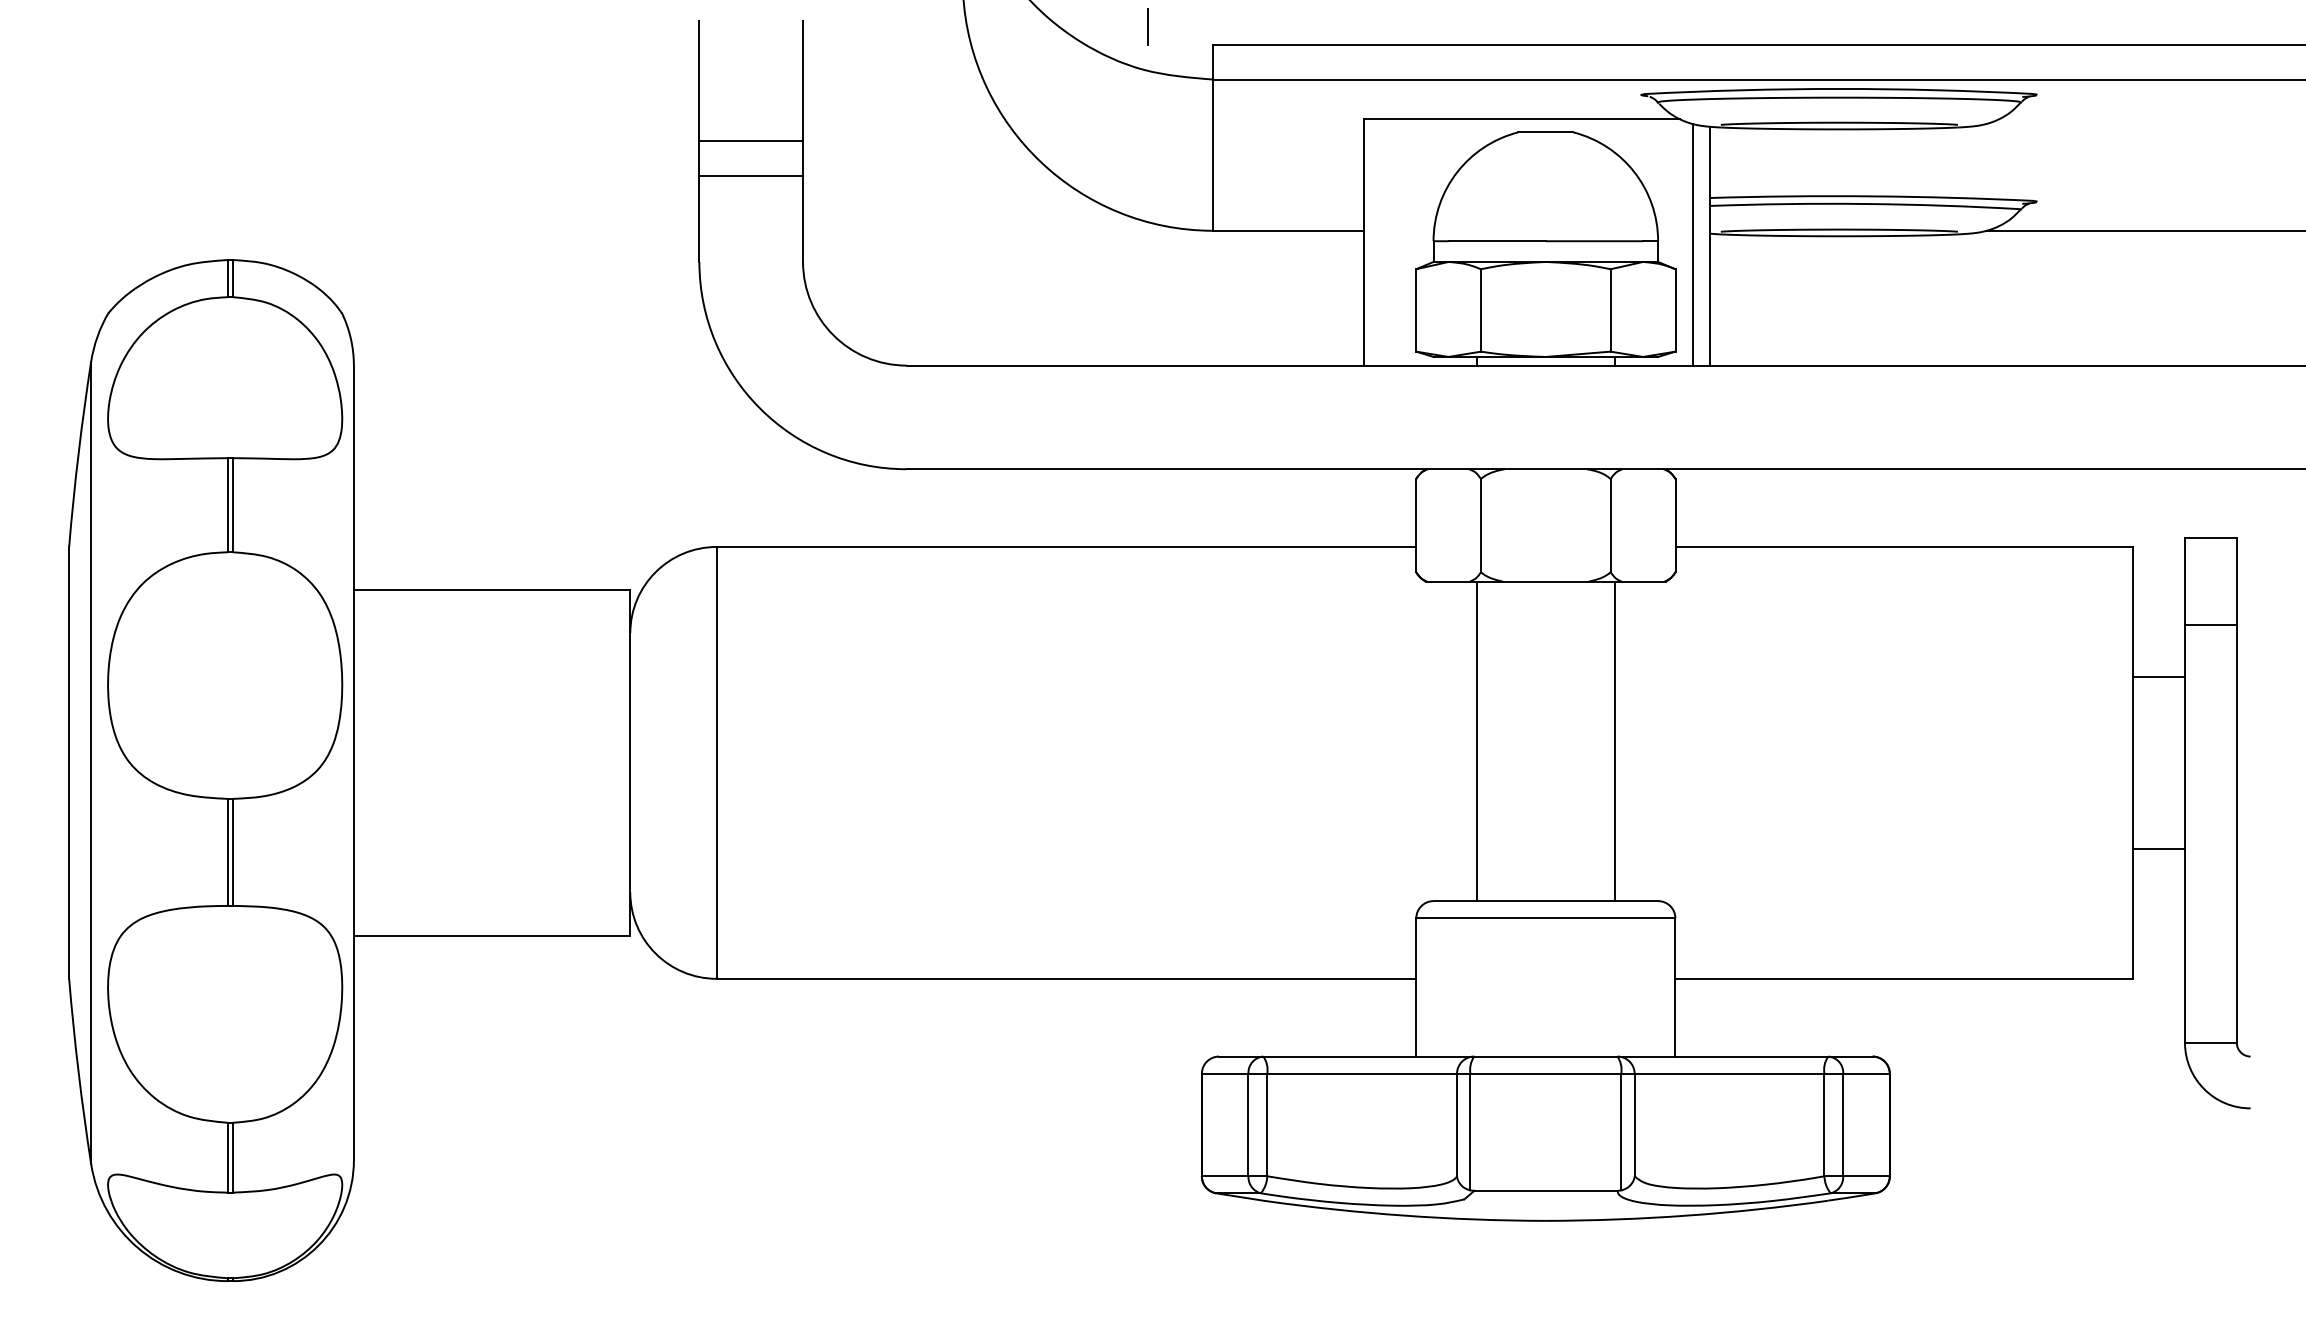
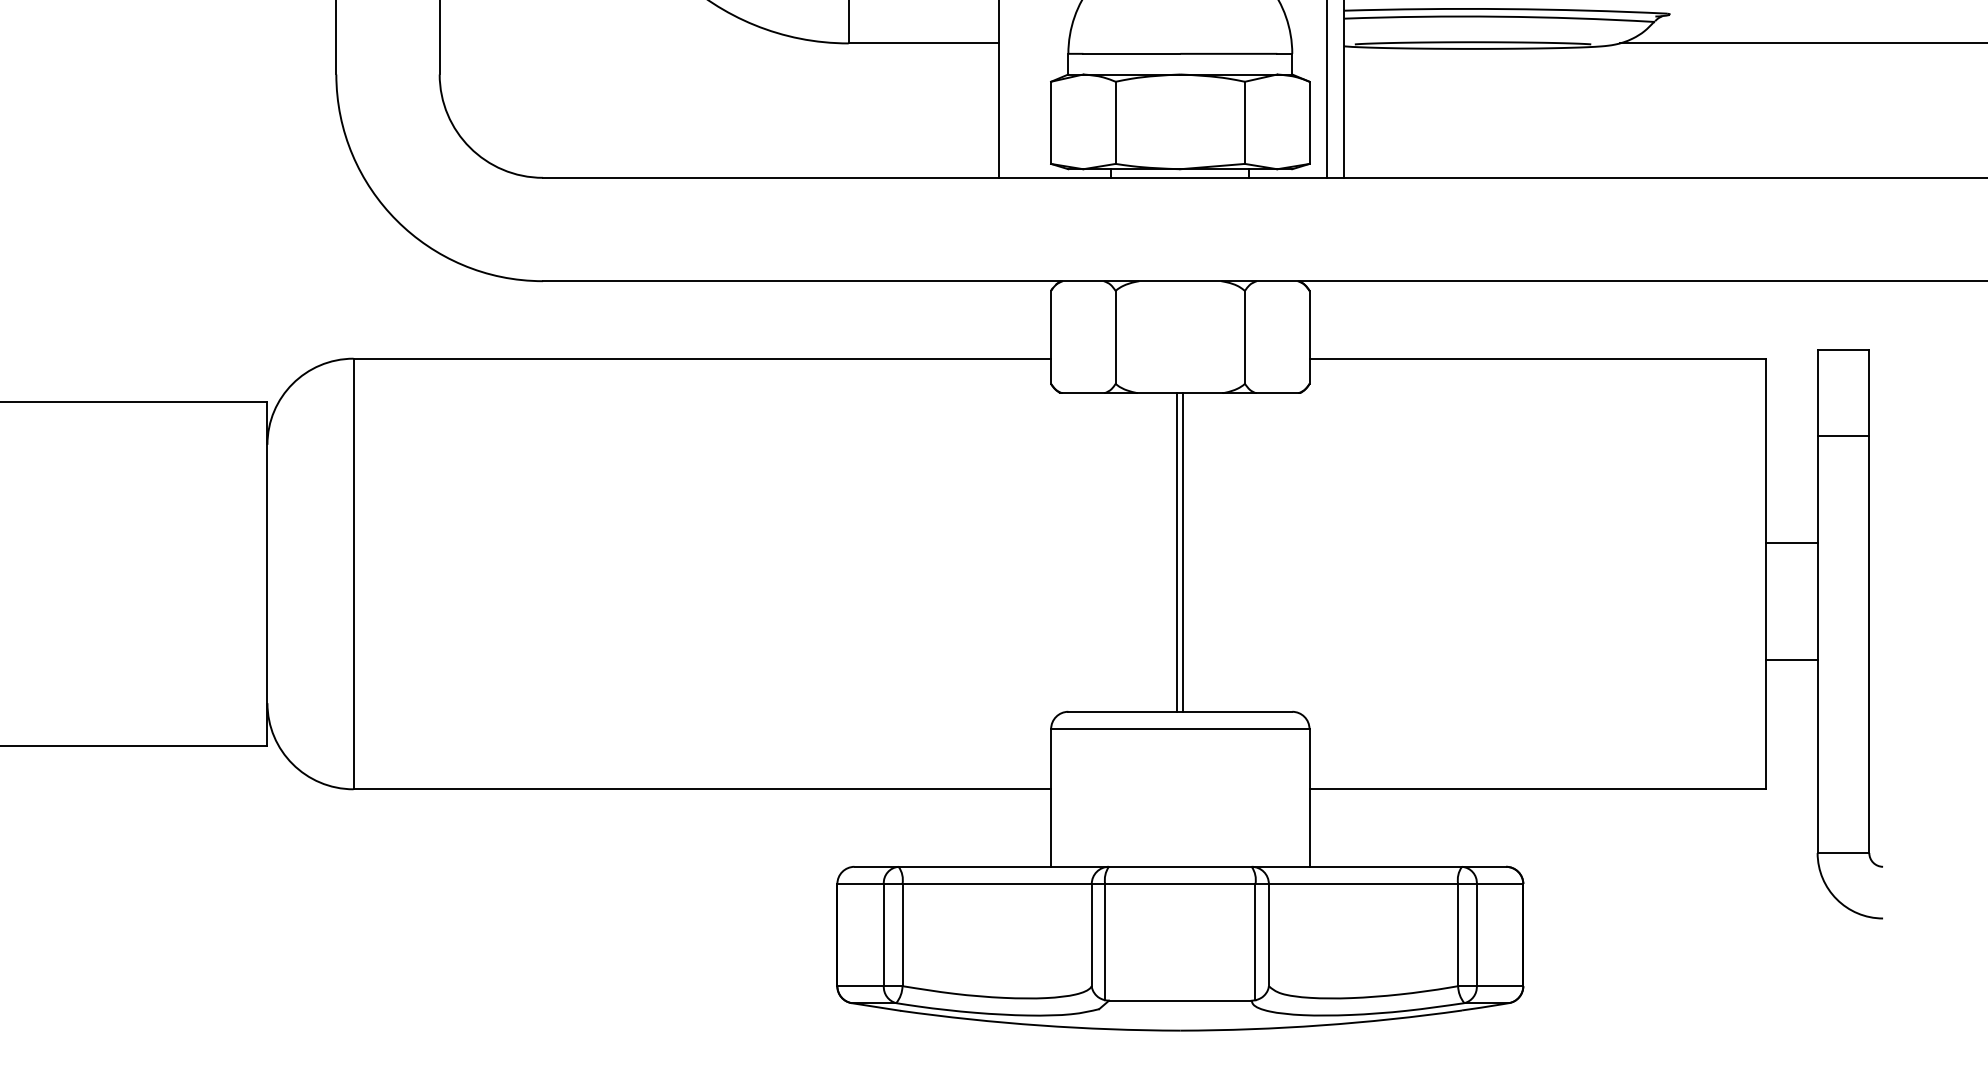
line: (2158, 676) -> (1791, 542), moved
line: (1476, 741) -> (1182, 552), moved
line: (1614, 741) -> (1176, 552), moved

